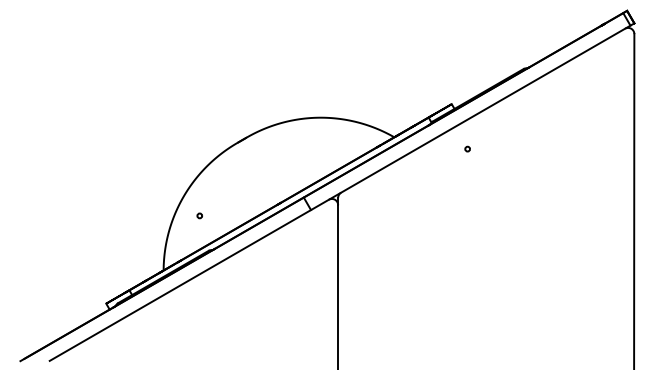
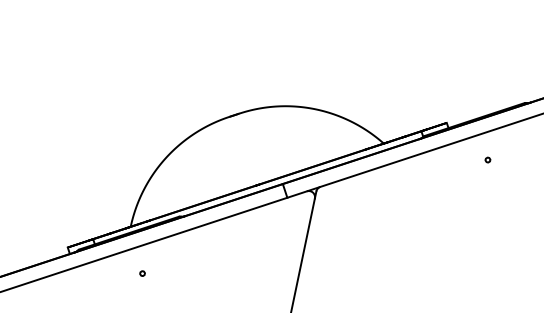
circle: (467, 148) -> (487, 159), moved
circle: (199, 215) -> (142, 273), moved

